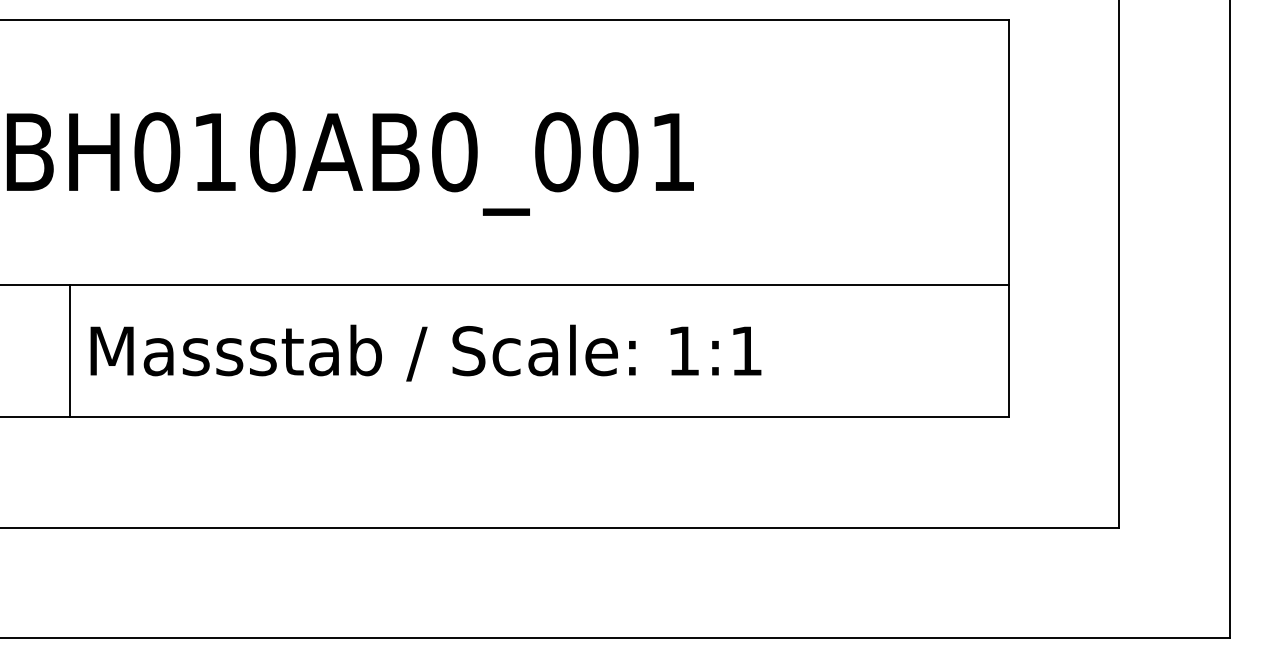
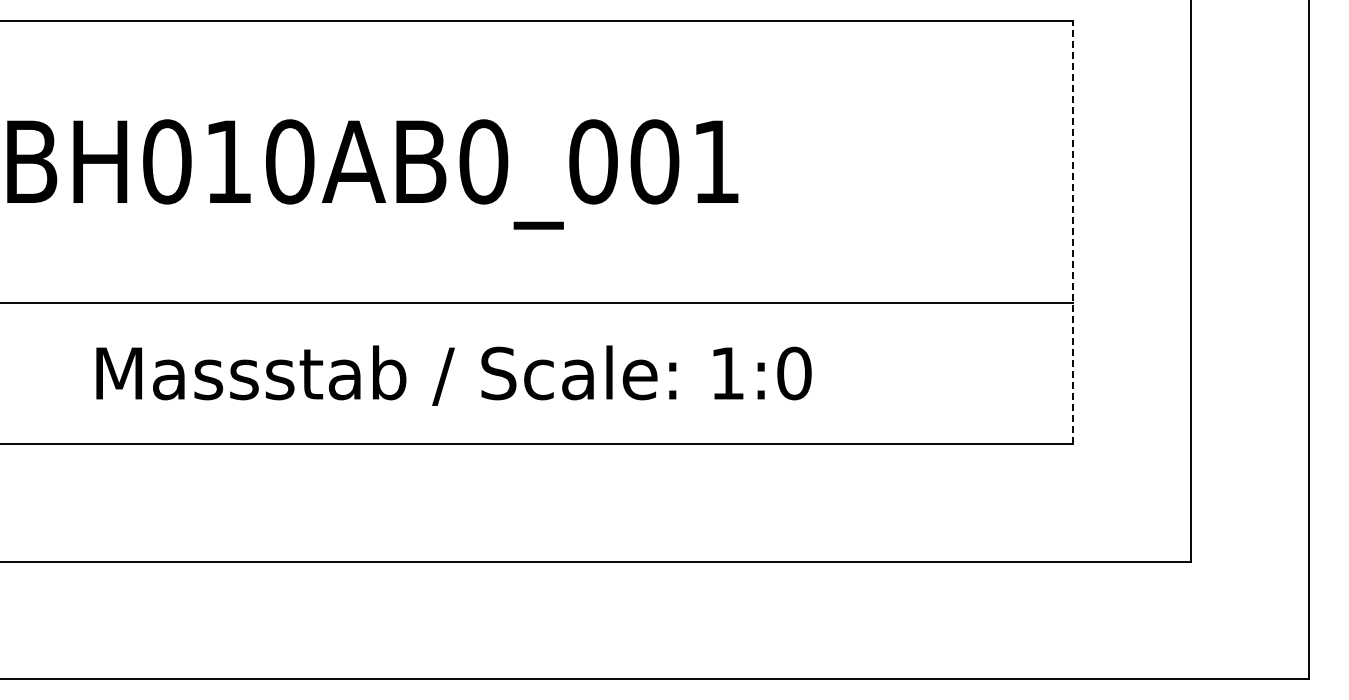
line: (1009, 218) -> (1073, 232), solid -> dashed
line: (70, 351) -> (74, 373), removed
text: (746, 351) -> (794, 373), 1:1 -> 1:0

